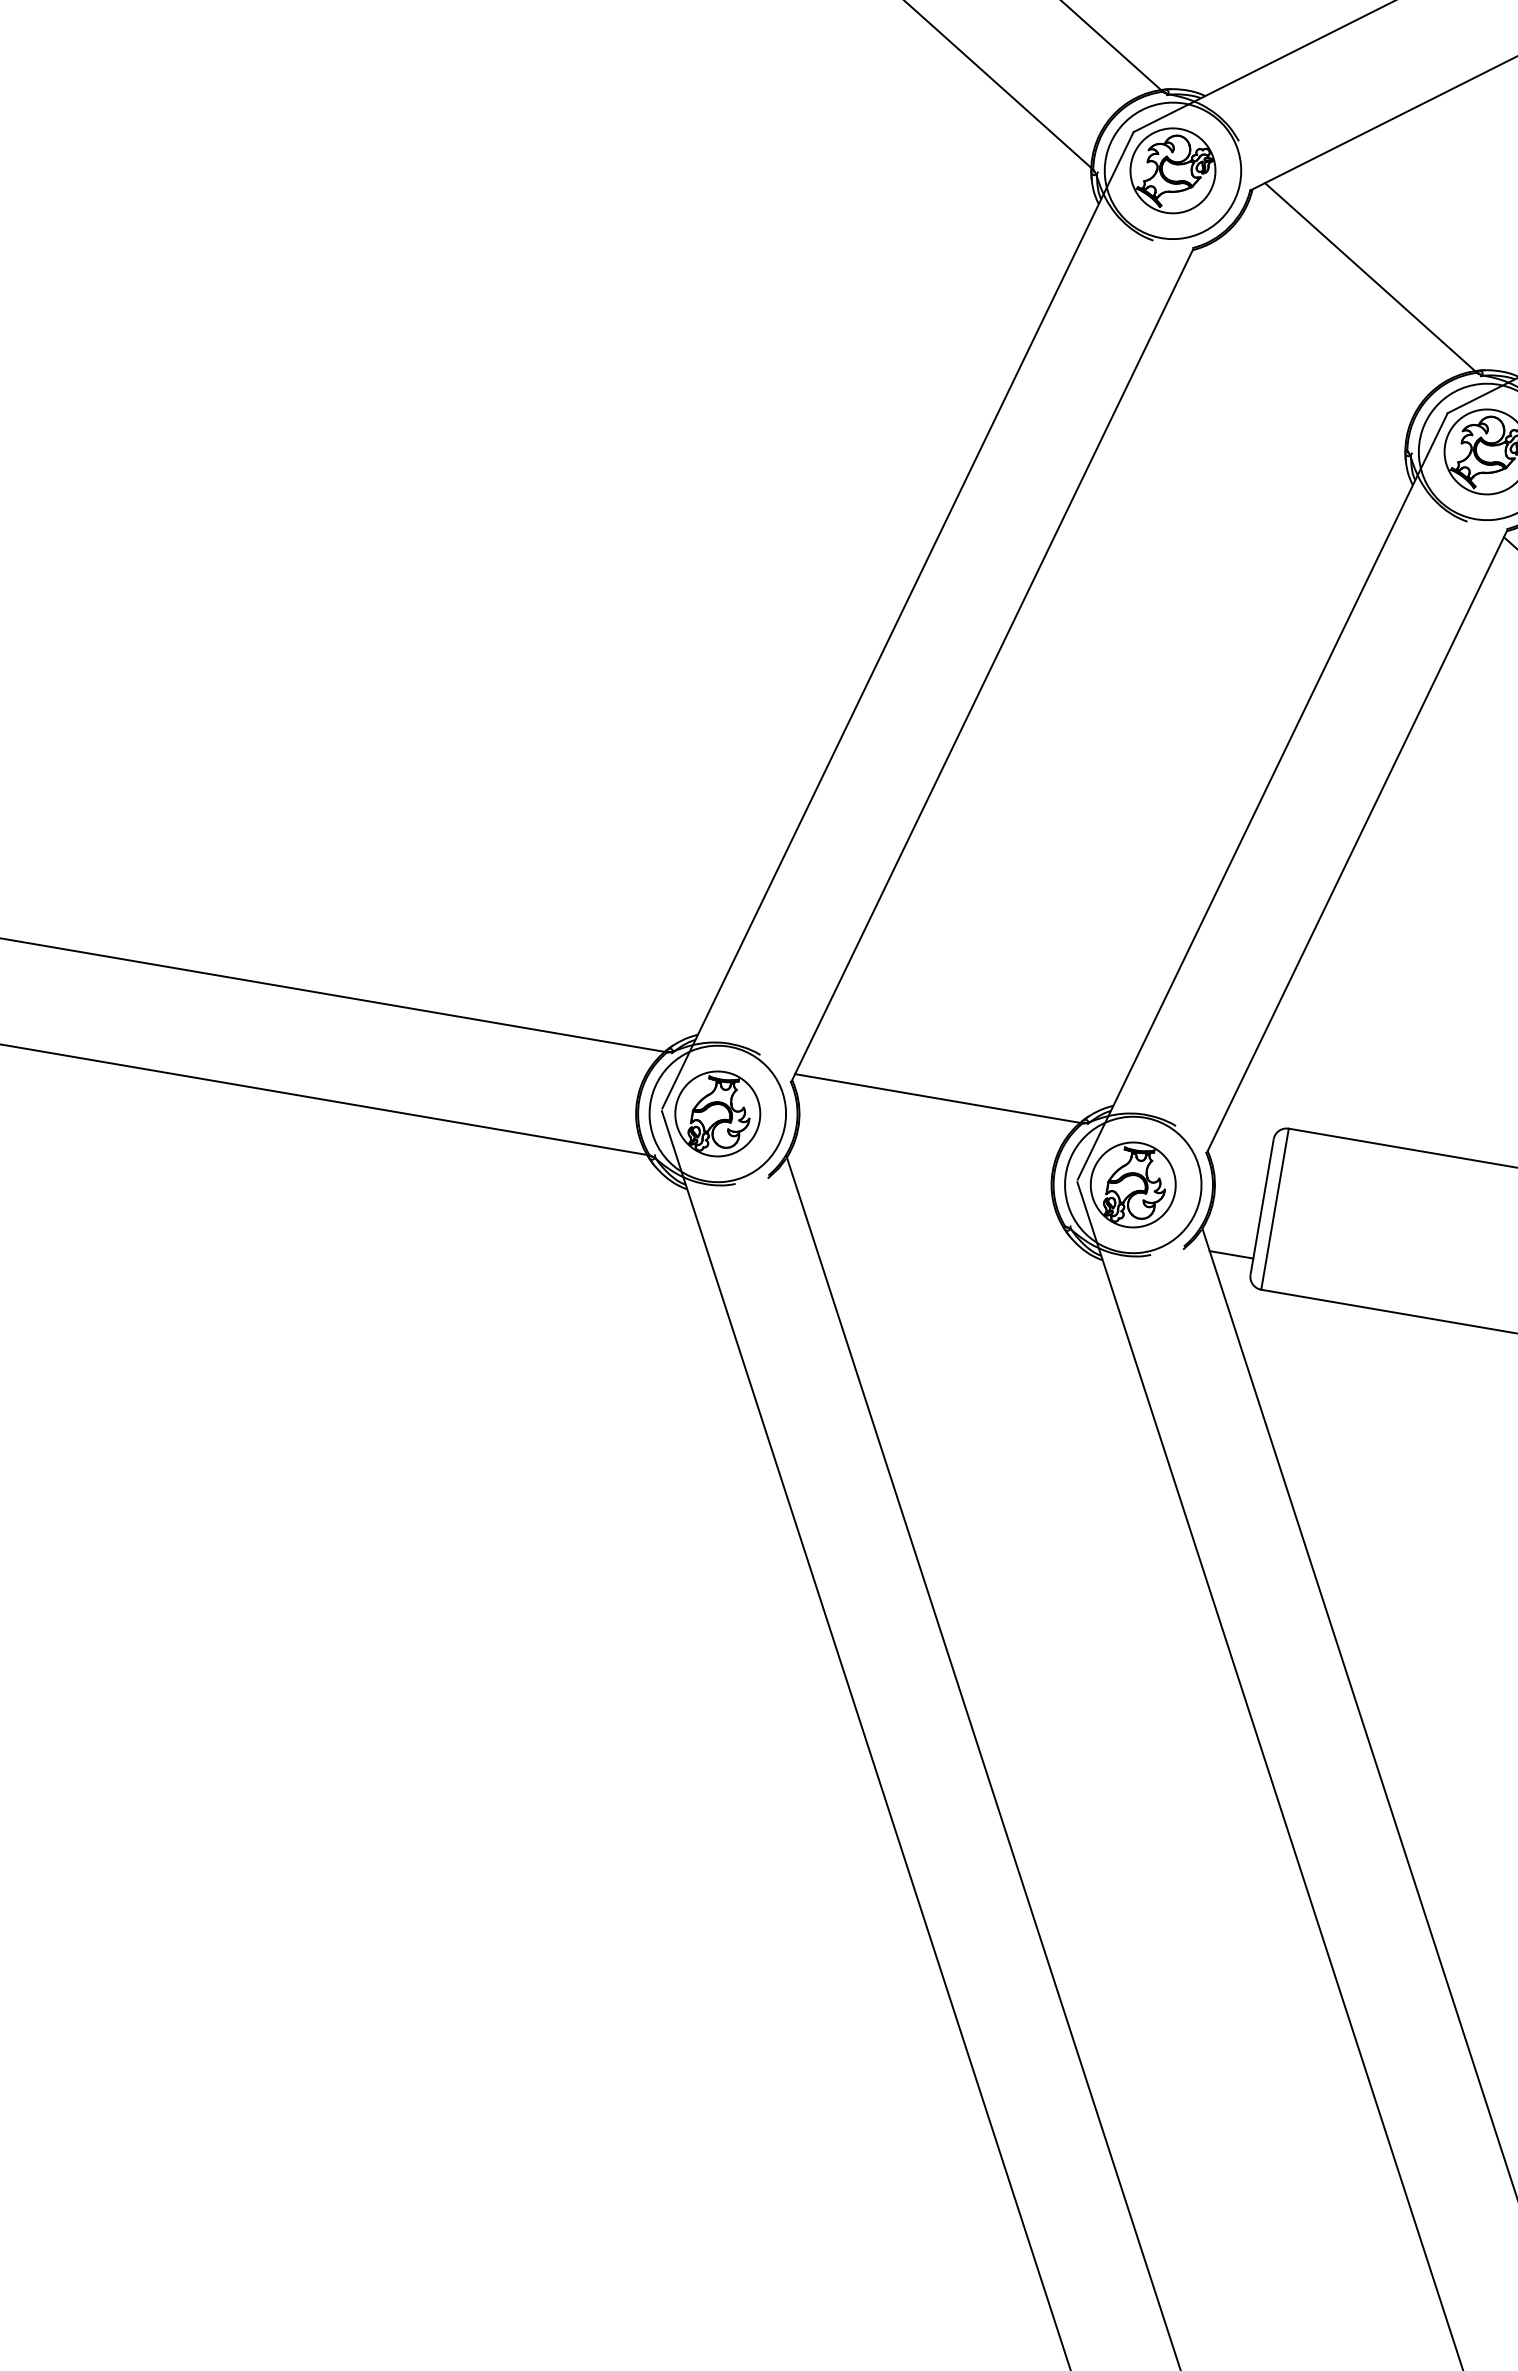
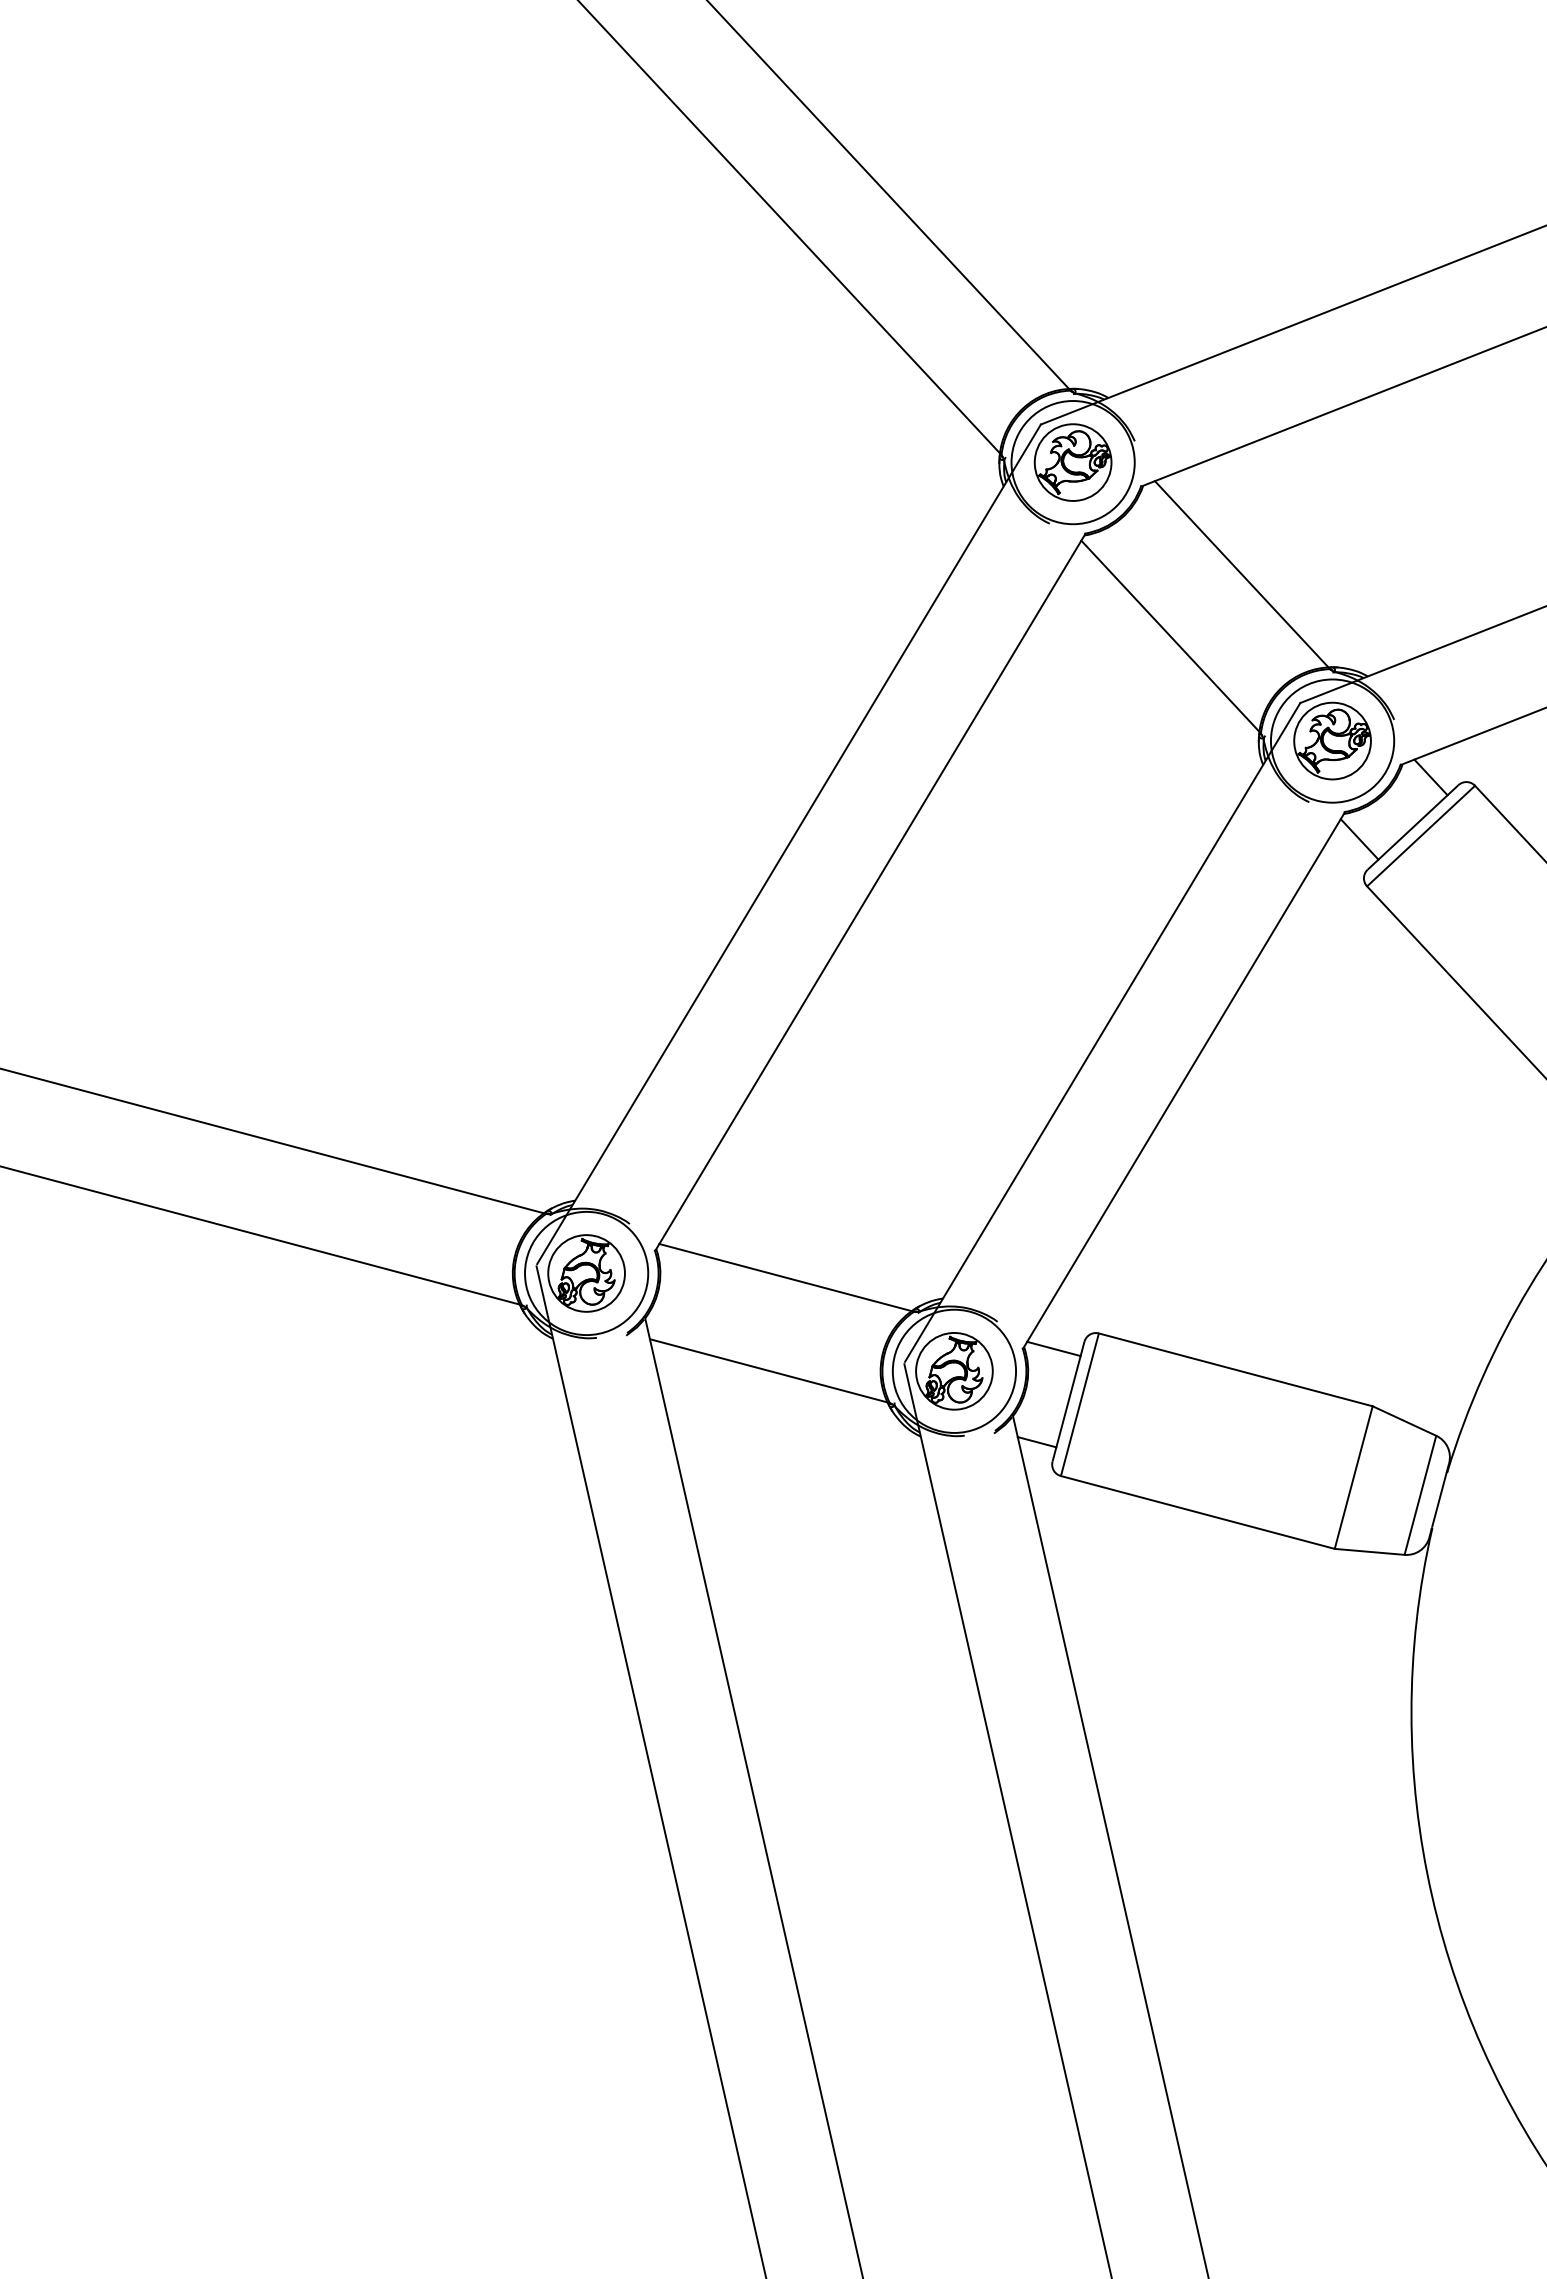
line: (1297, 351) -> (1170, 635), added
line: (1240, 1149) -> (1053, 1348), added
line: (928, 1202) -> (768, 1370), added

